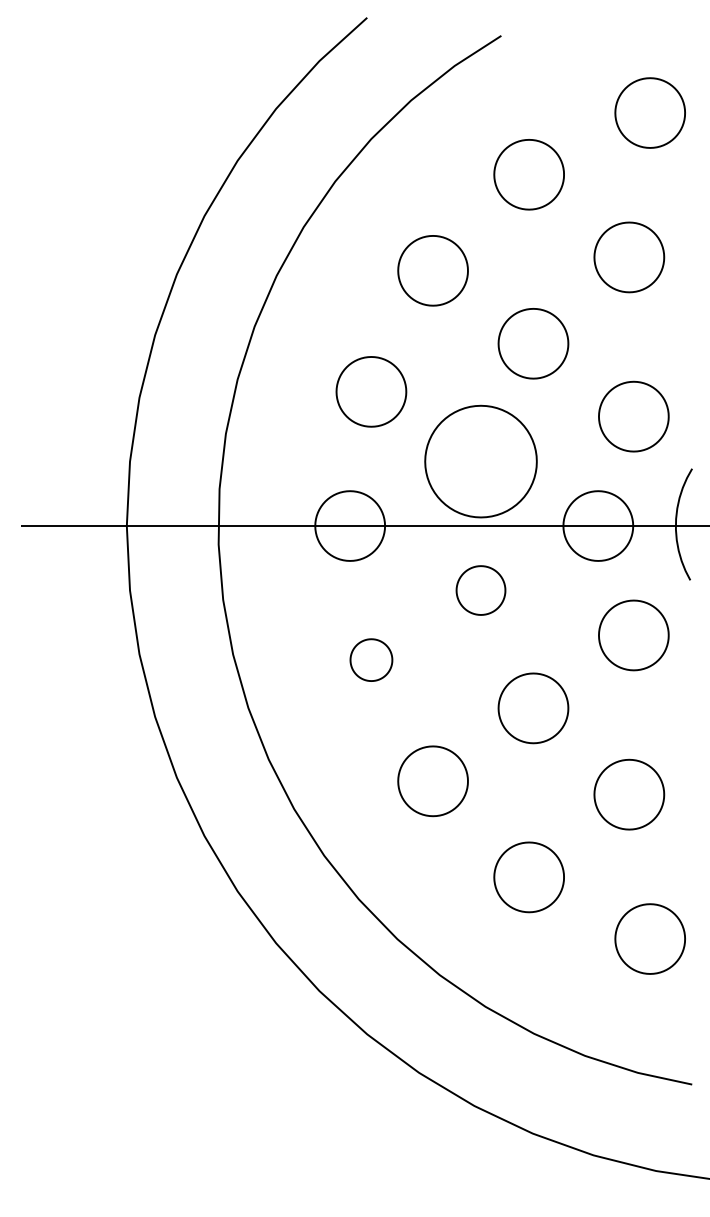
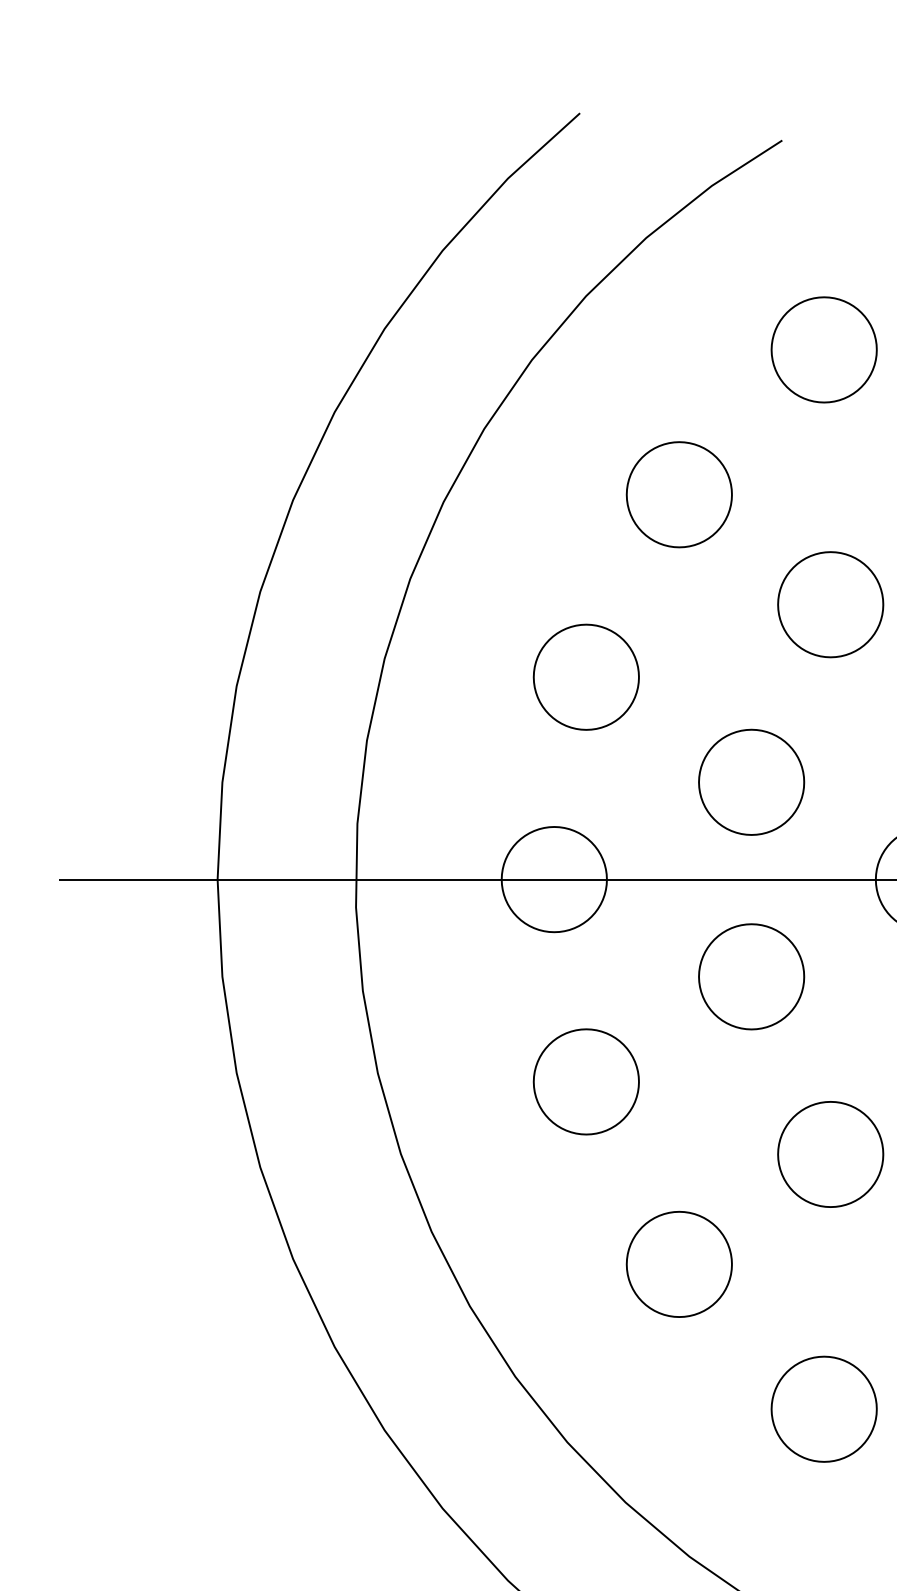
part: (480, 461) -> (750, 782), size x0.62
part: (480, 590) -> (750, 976), size x1.43
part: (371, 659) -> (586, 1080), size x1.67

